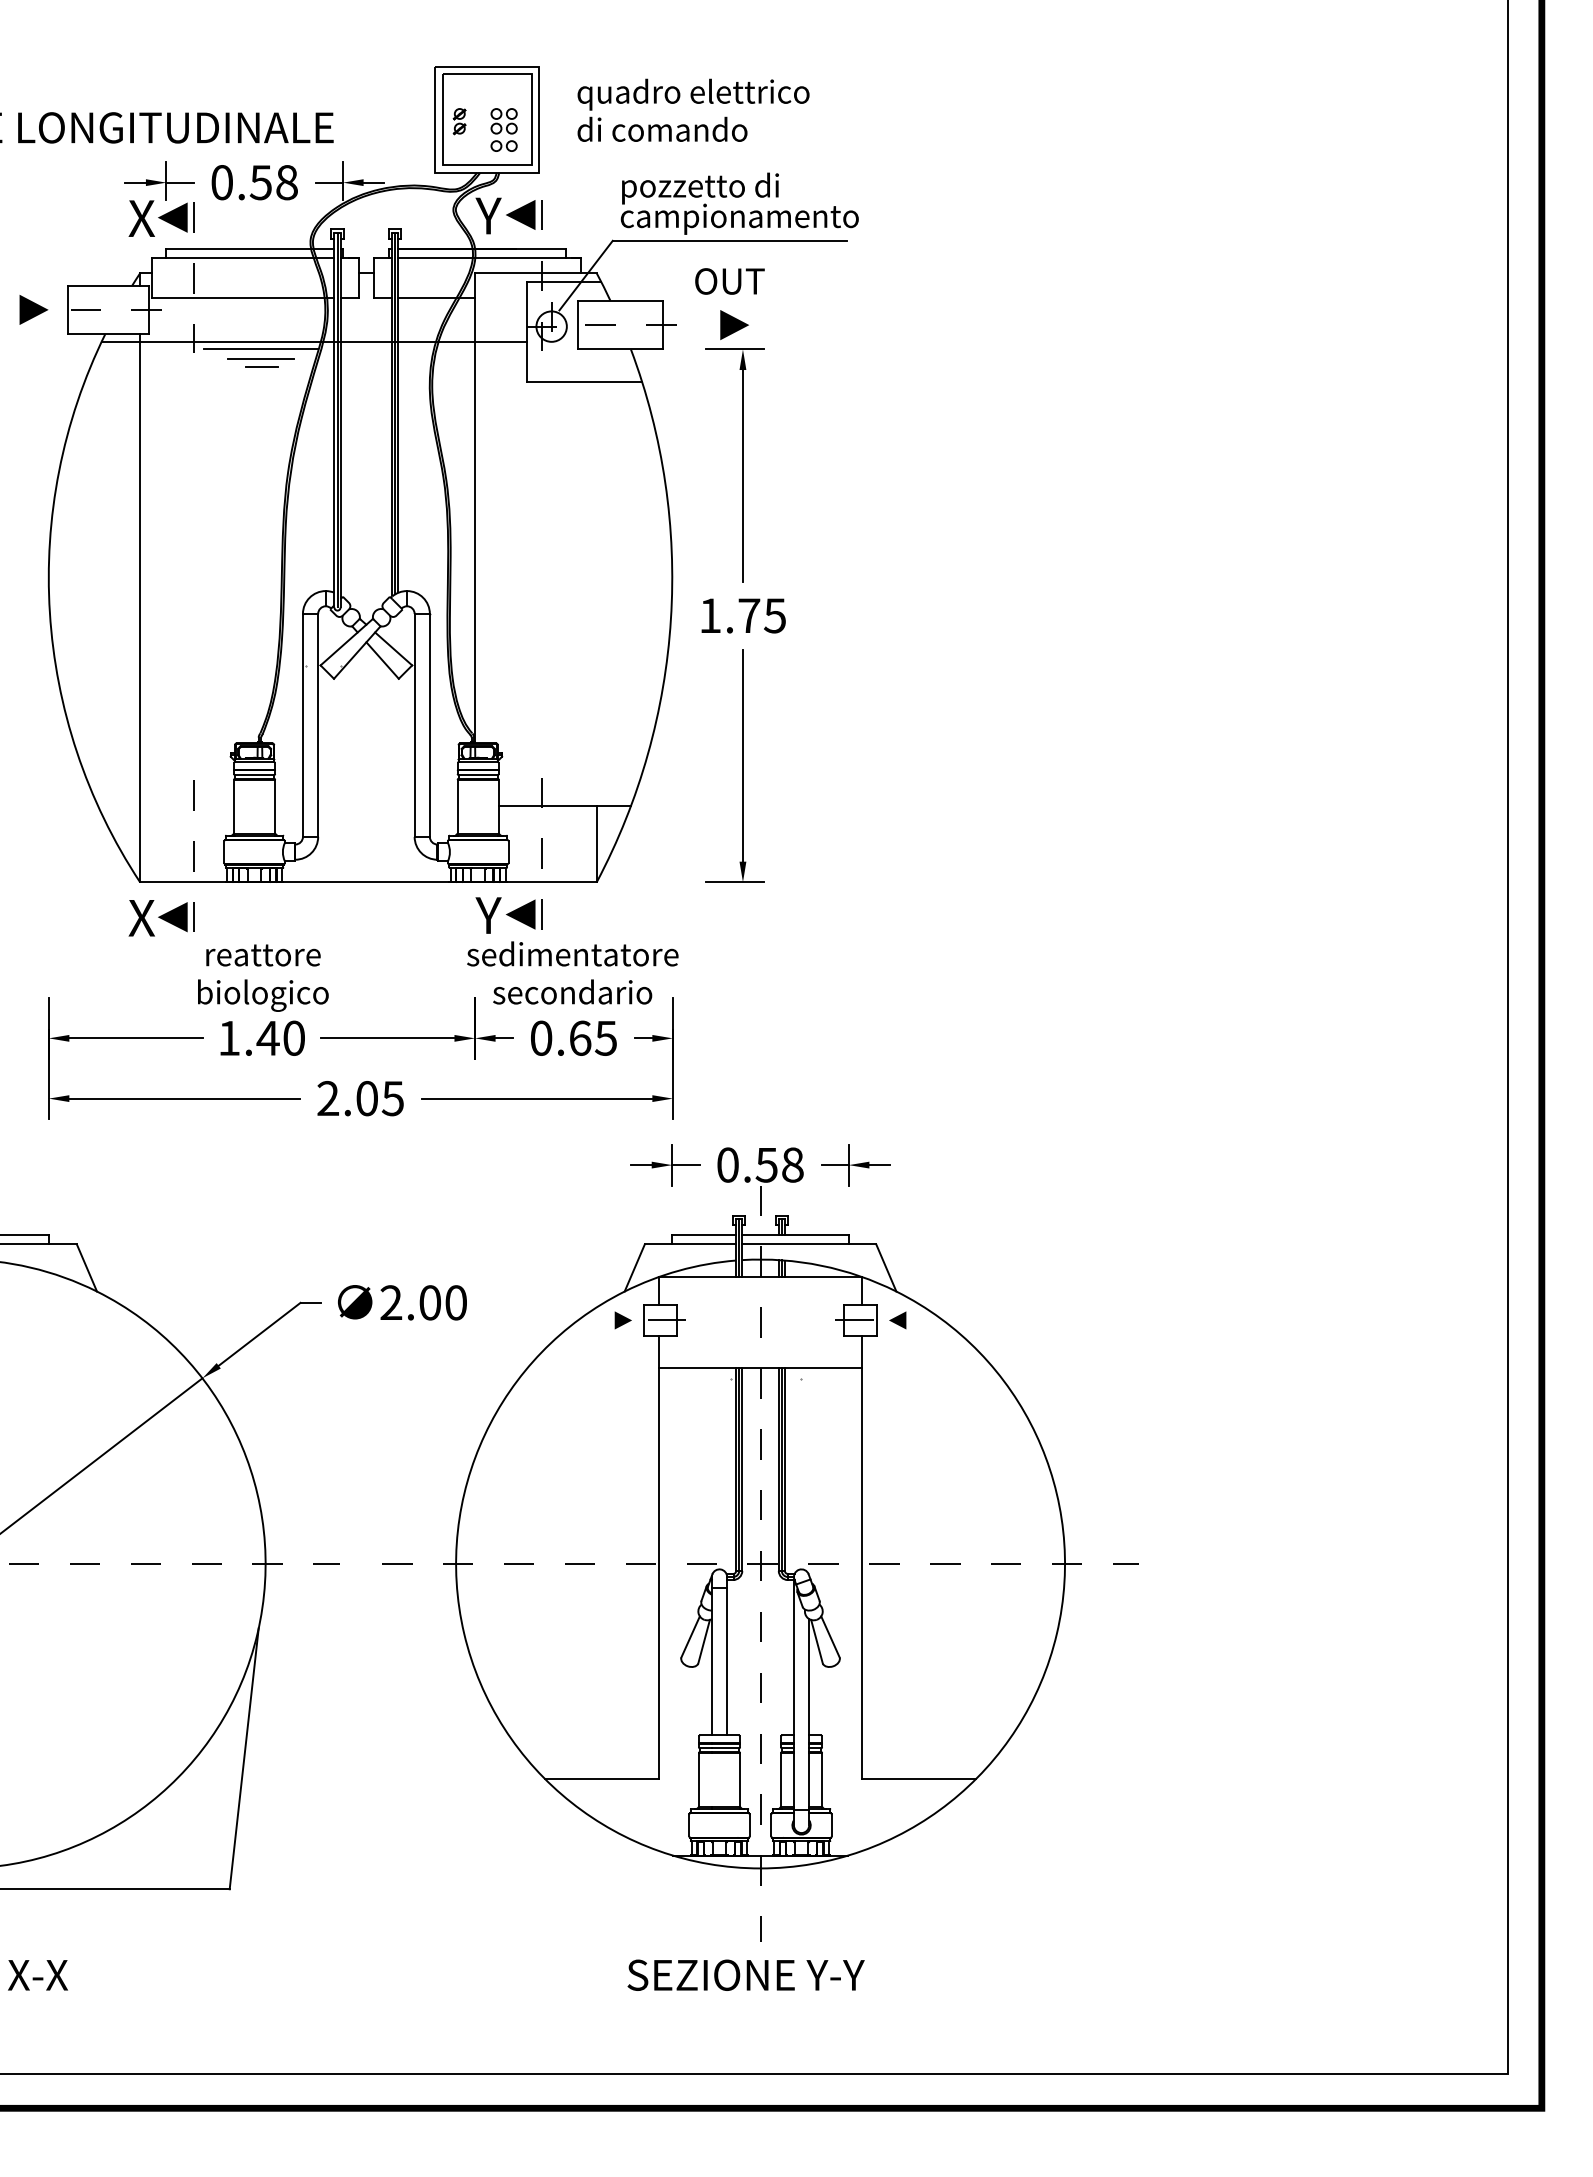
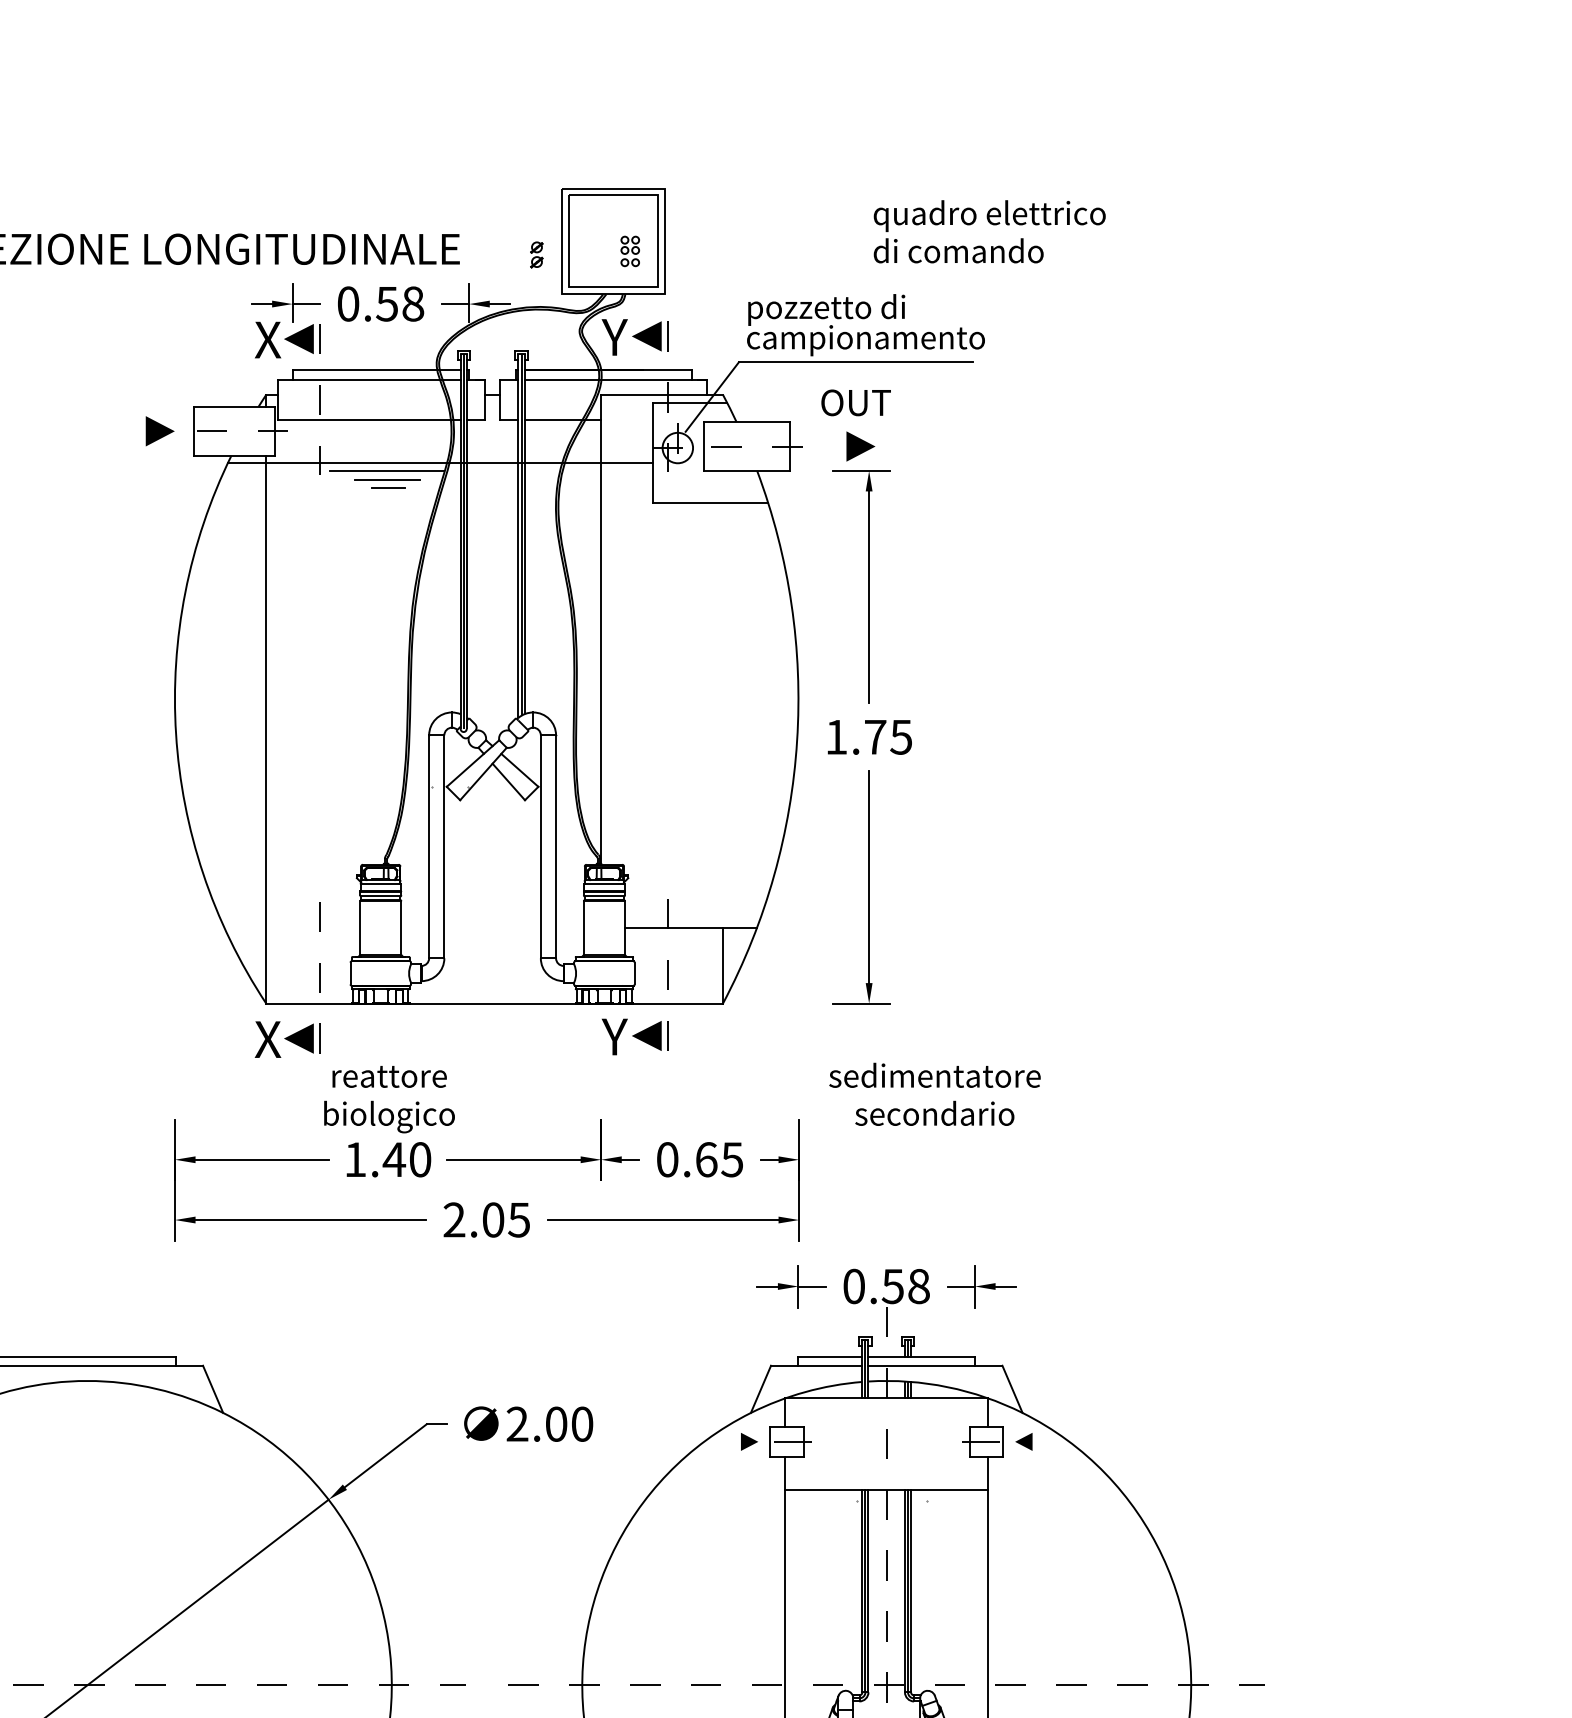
text: (693, 109) -> (989, 230), moved
part: (459, 121) -> (536, 254), moved
part: (503, 129) -> (629, 250), size x0.7
text: (572, 972) -> (934, 1093), moved

